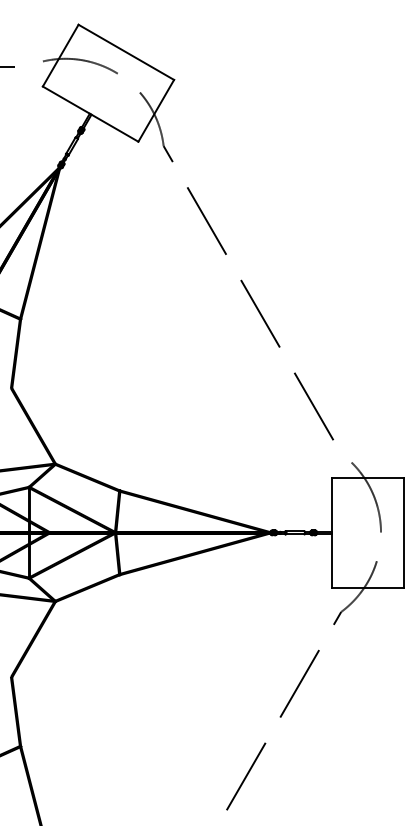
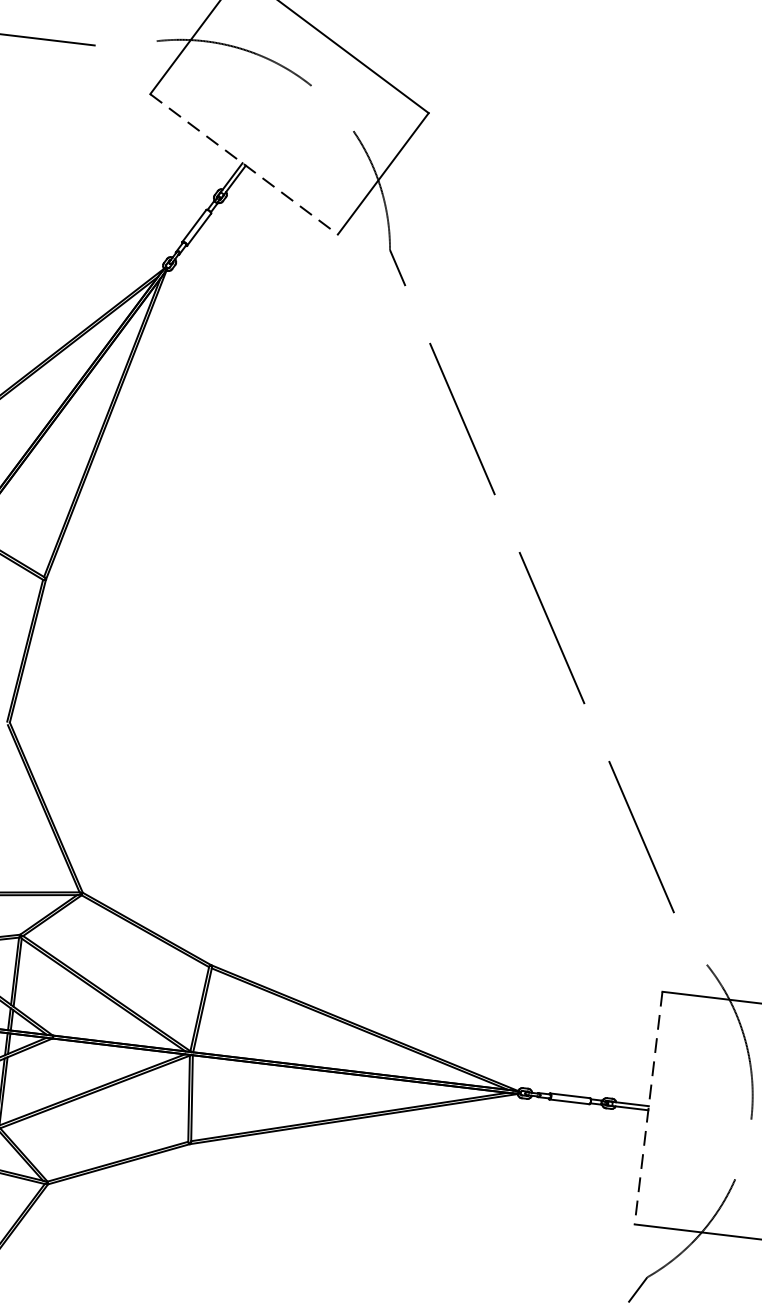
line: (91, 114) -> (245, 165), solid -> dashed
line: (332, 533) -> (648, 1109), solid -> dashed

